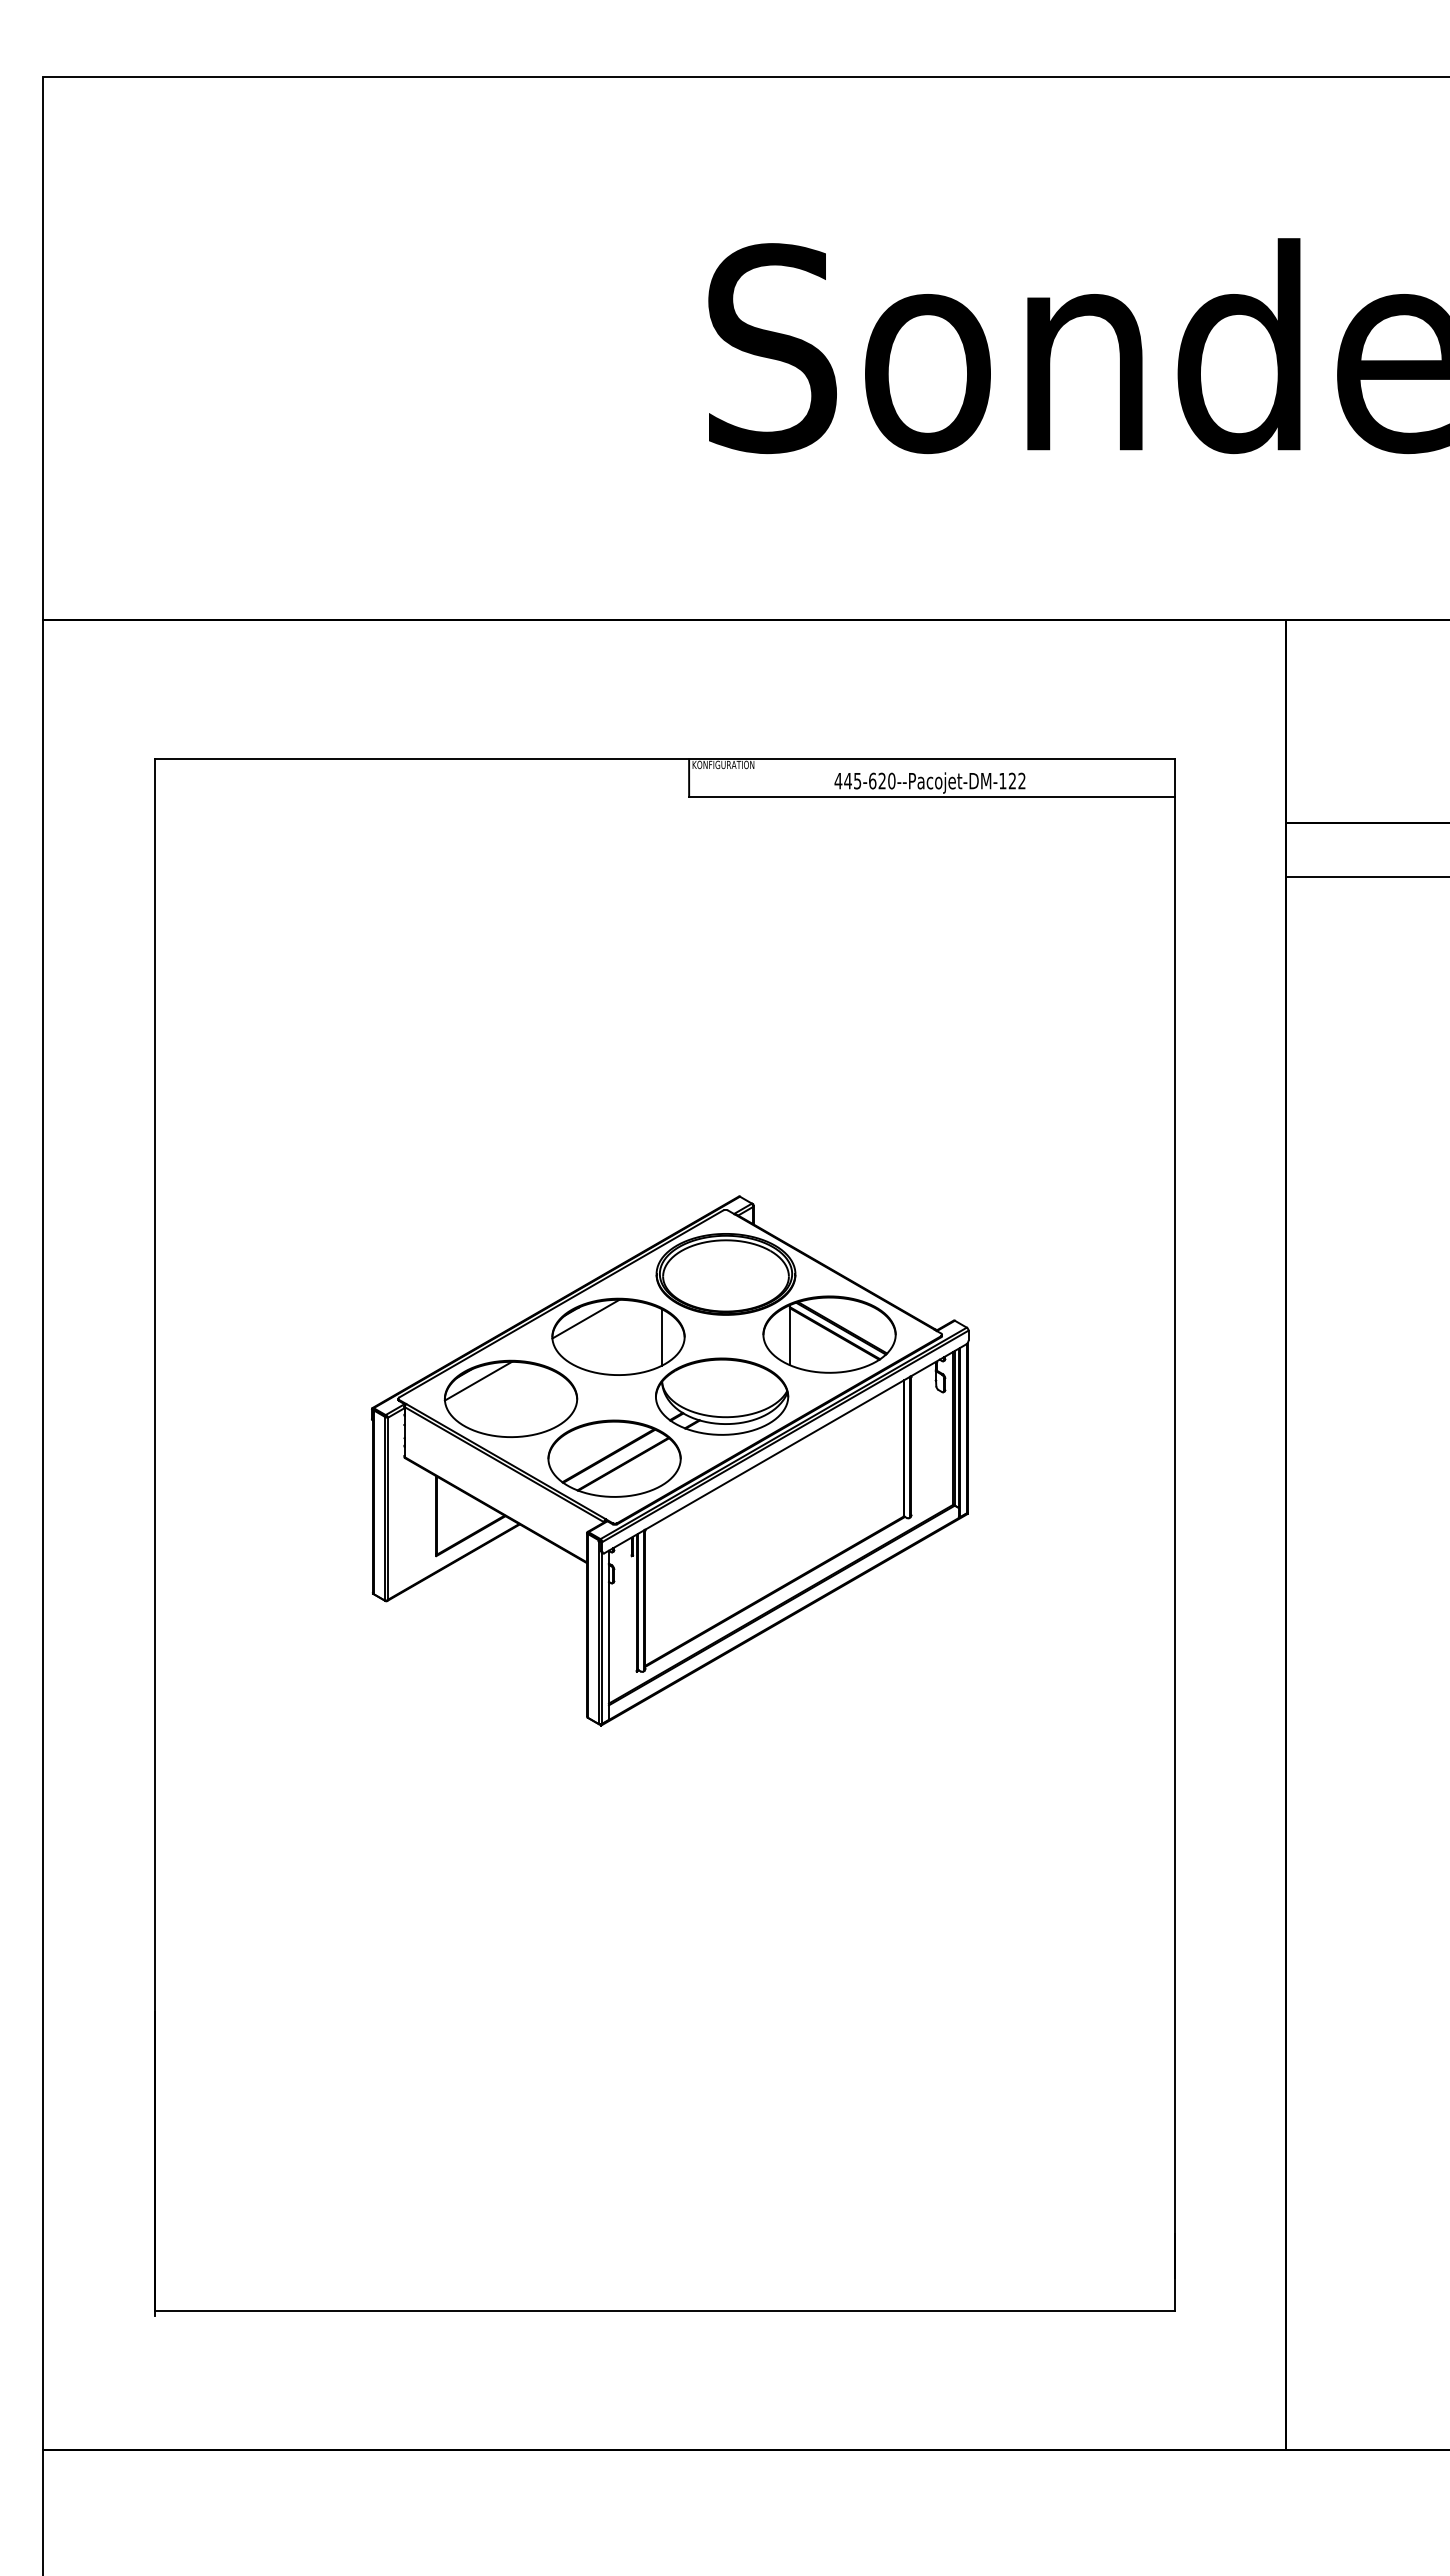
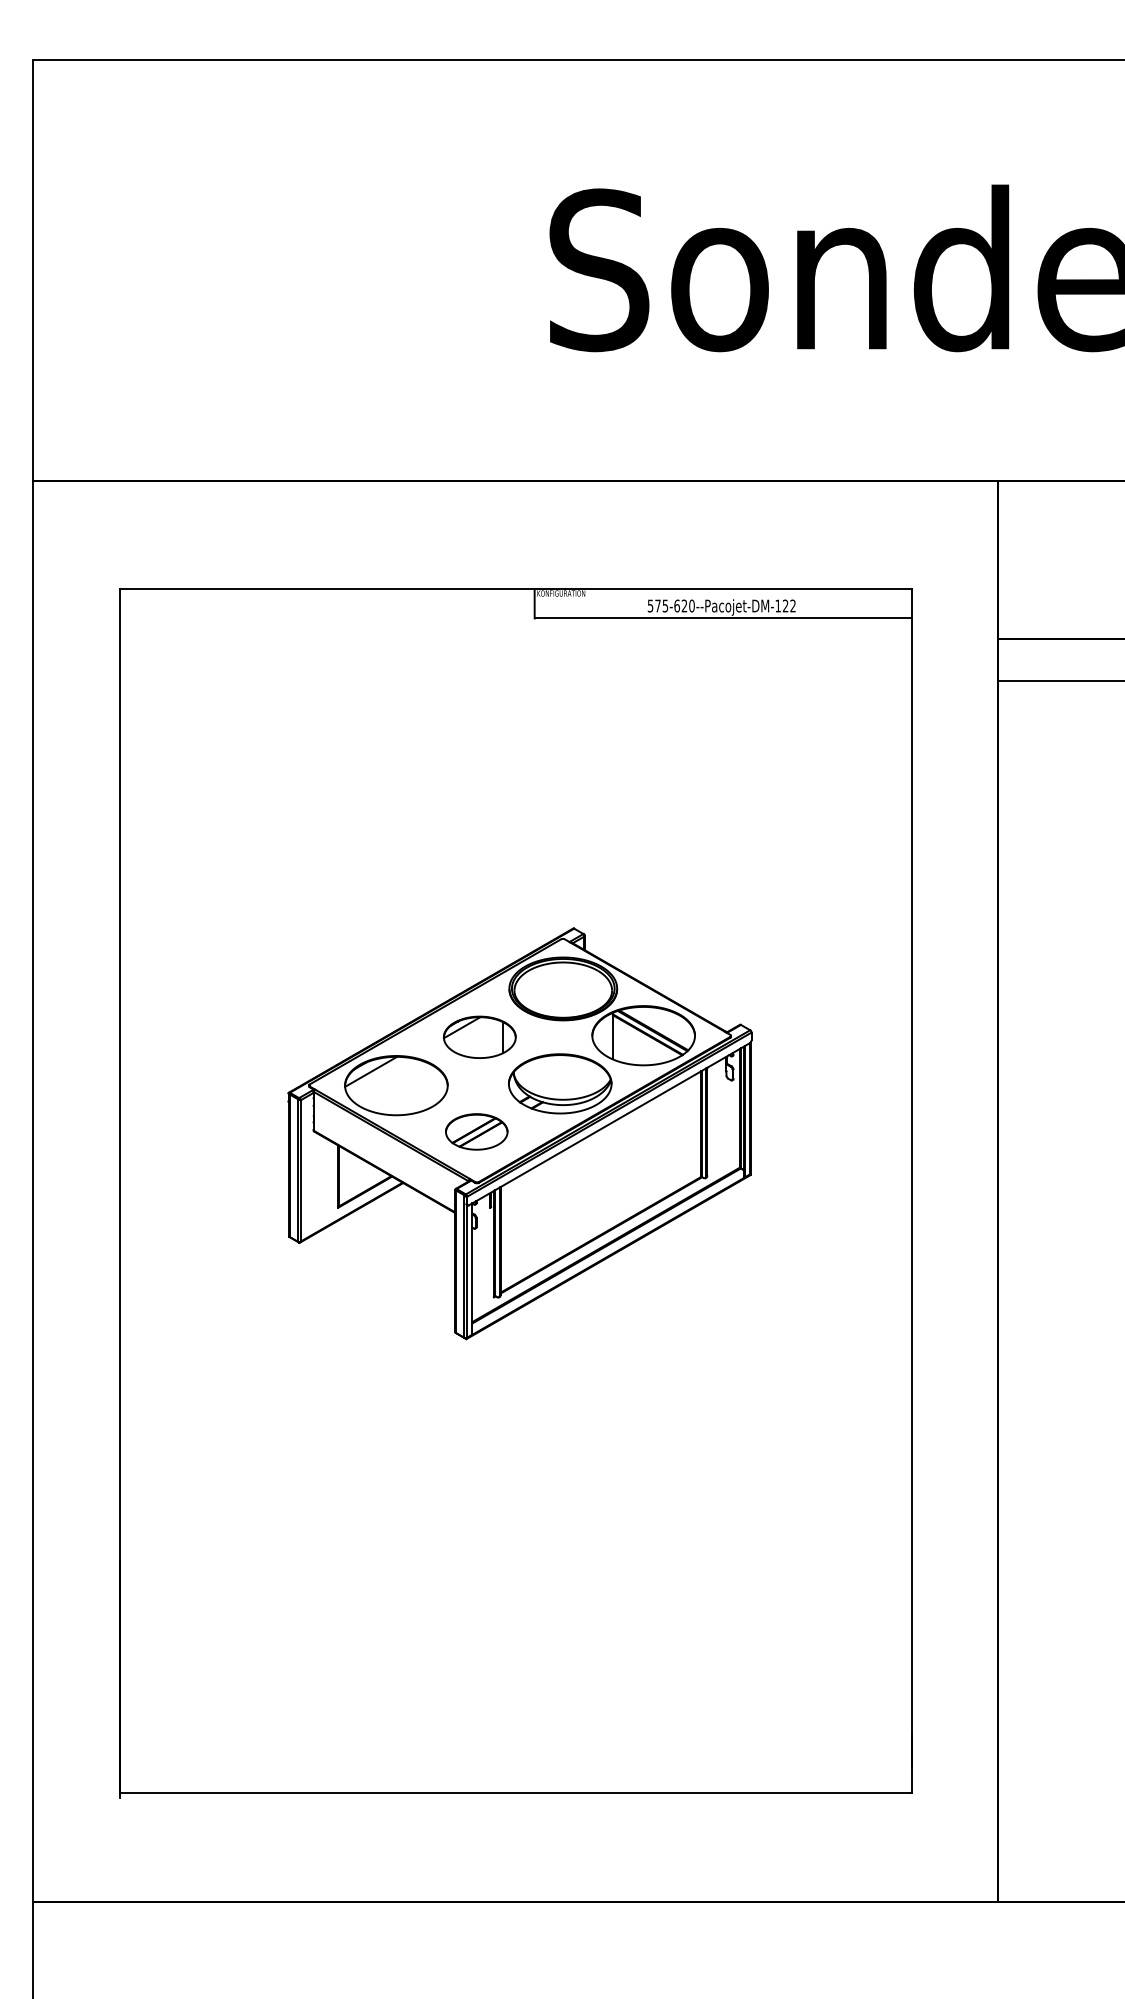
text: (842, 781) -> (653, 606), 445-620--Pacojet-DM-122 -> 575-620--Pacojet-DM-122
part: (618, 1336) -> (479, 1037), size x0.7
part: (614, 1458) -> (476, 1131), size x0.6

